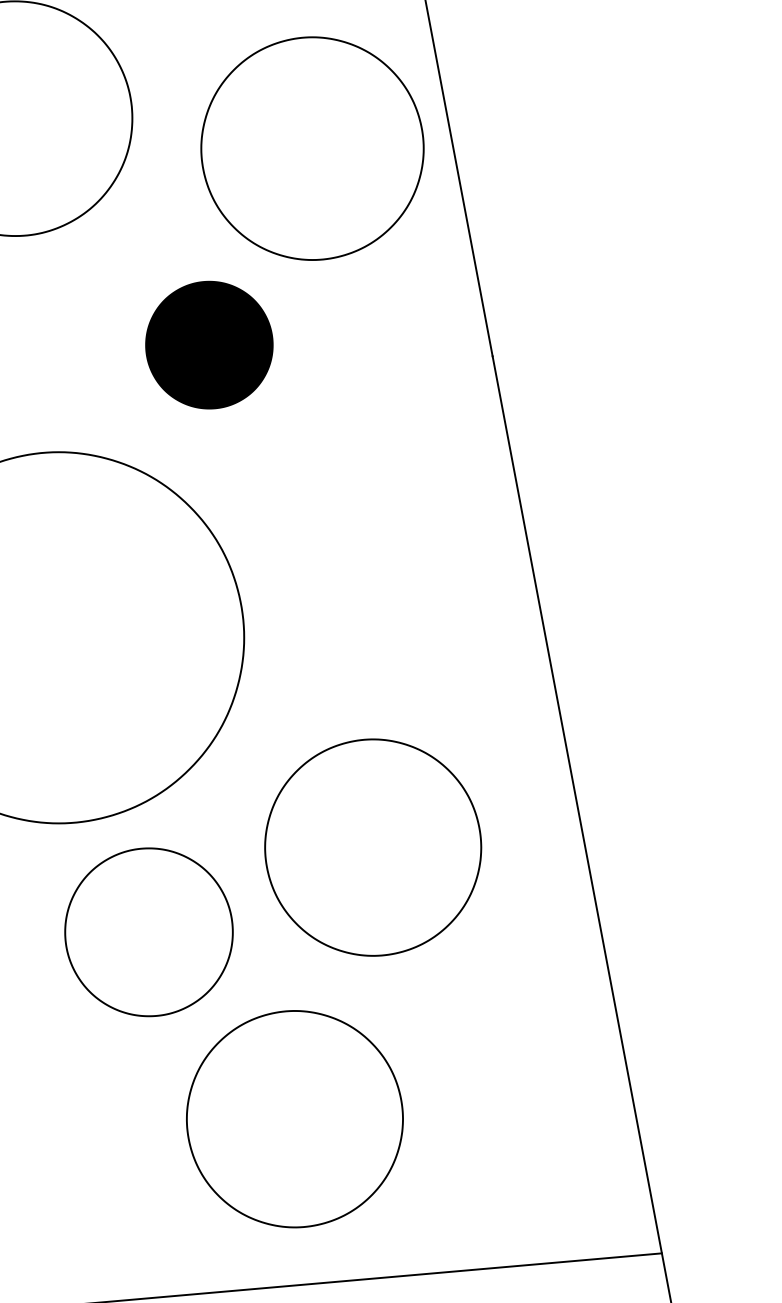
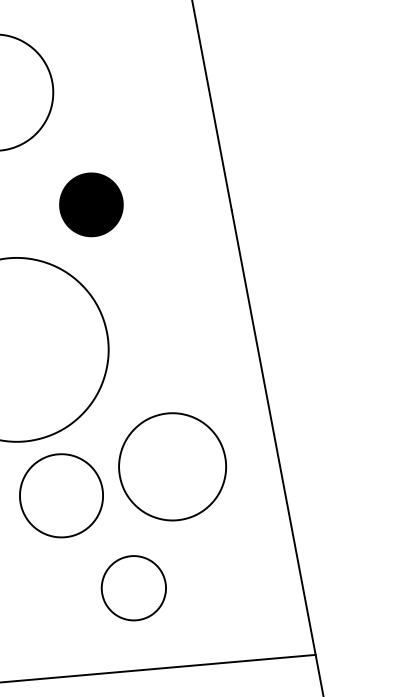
part: (312, 148) -> (142, 107), removed
part: (372, 846) -> (172, 466), moved
part: (294, 1117) -> (133, 587), size x0.6

